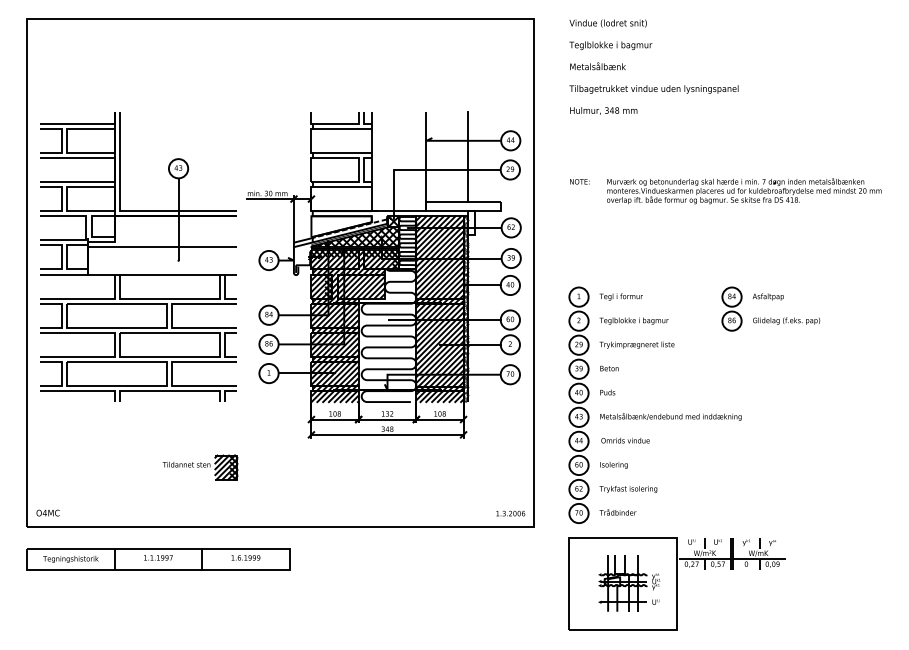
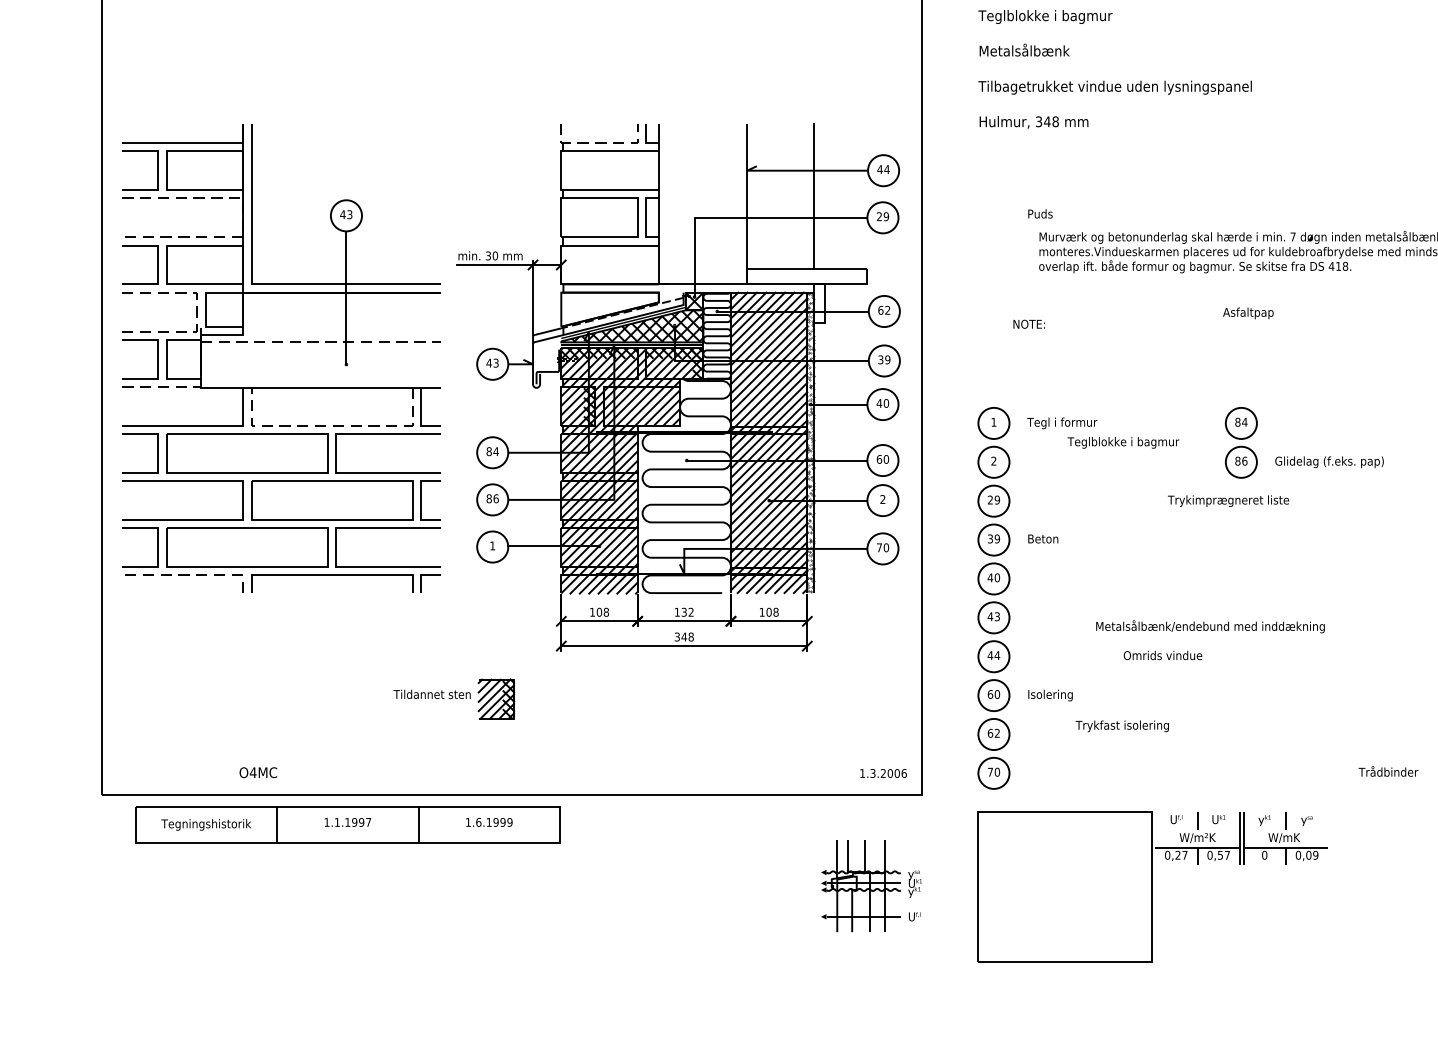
line: (335, 123) -> (600, 142), solid -> dashed
line: (114, 170) -> (242, 218), solid -> dashed
text: (579, 181) -> (1028, 323), moved
line: (86, 227) -> (197, 310), solid -> dashed
line: (163, 246) -> (322, 341), solid -> dashed
line: (64, 274) -> (161, 386), solid -> dashed
text: (767, 296) -> (1246, 312), moved
line: (169, 298) -> (331, 425), solid -> dashed
text: (633, 320) -> (1122, 441), moved
text: (636, 344) -> (1227, 500), moved
line: (82, 391) -> (191, 576), solid -> dashed
text: (607, 392) -> (1040, 213), moved
text: (670, 416) -> (1209, 626), moved
text: (625, 440) -> (1162, 655), moved
part: (200, 467) -> (454, 698), moved
text: (628, 488) -> (1122, 724), moved
text: (47, 512) -> (257, 771), moved
text: (617, 512) -> (1387, 771), moved
part: (158, 559) -> (347, 825), moved
part: (629, 583) -> (871, 886), moved

